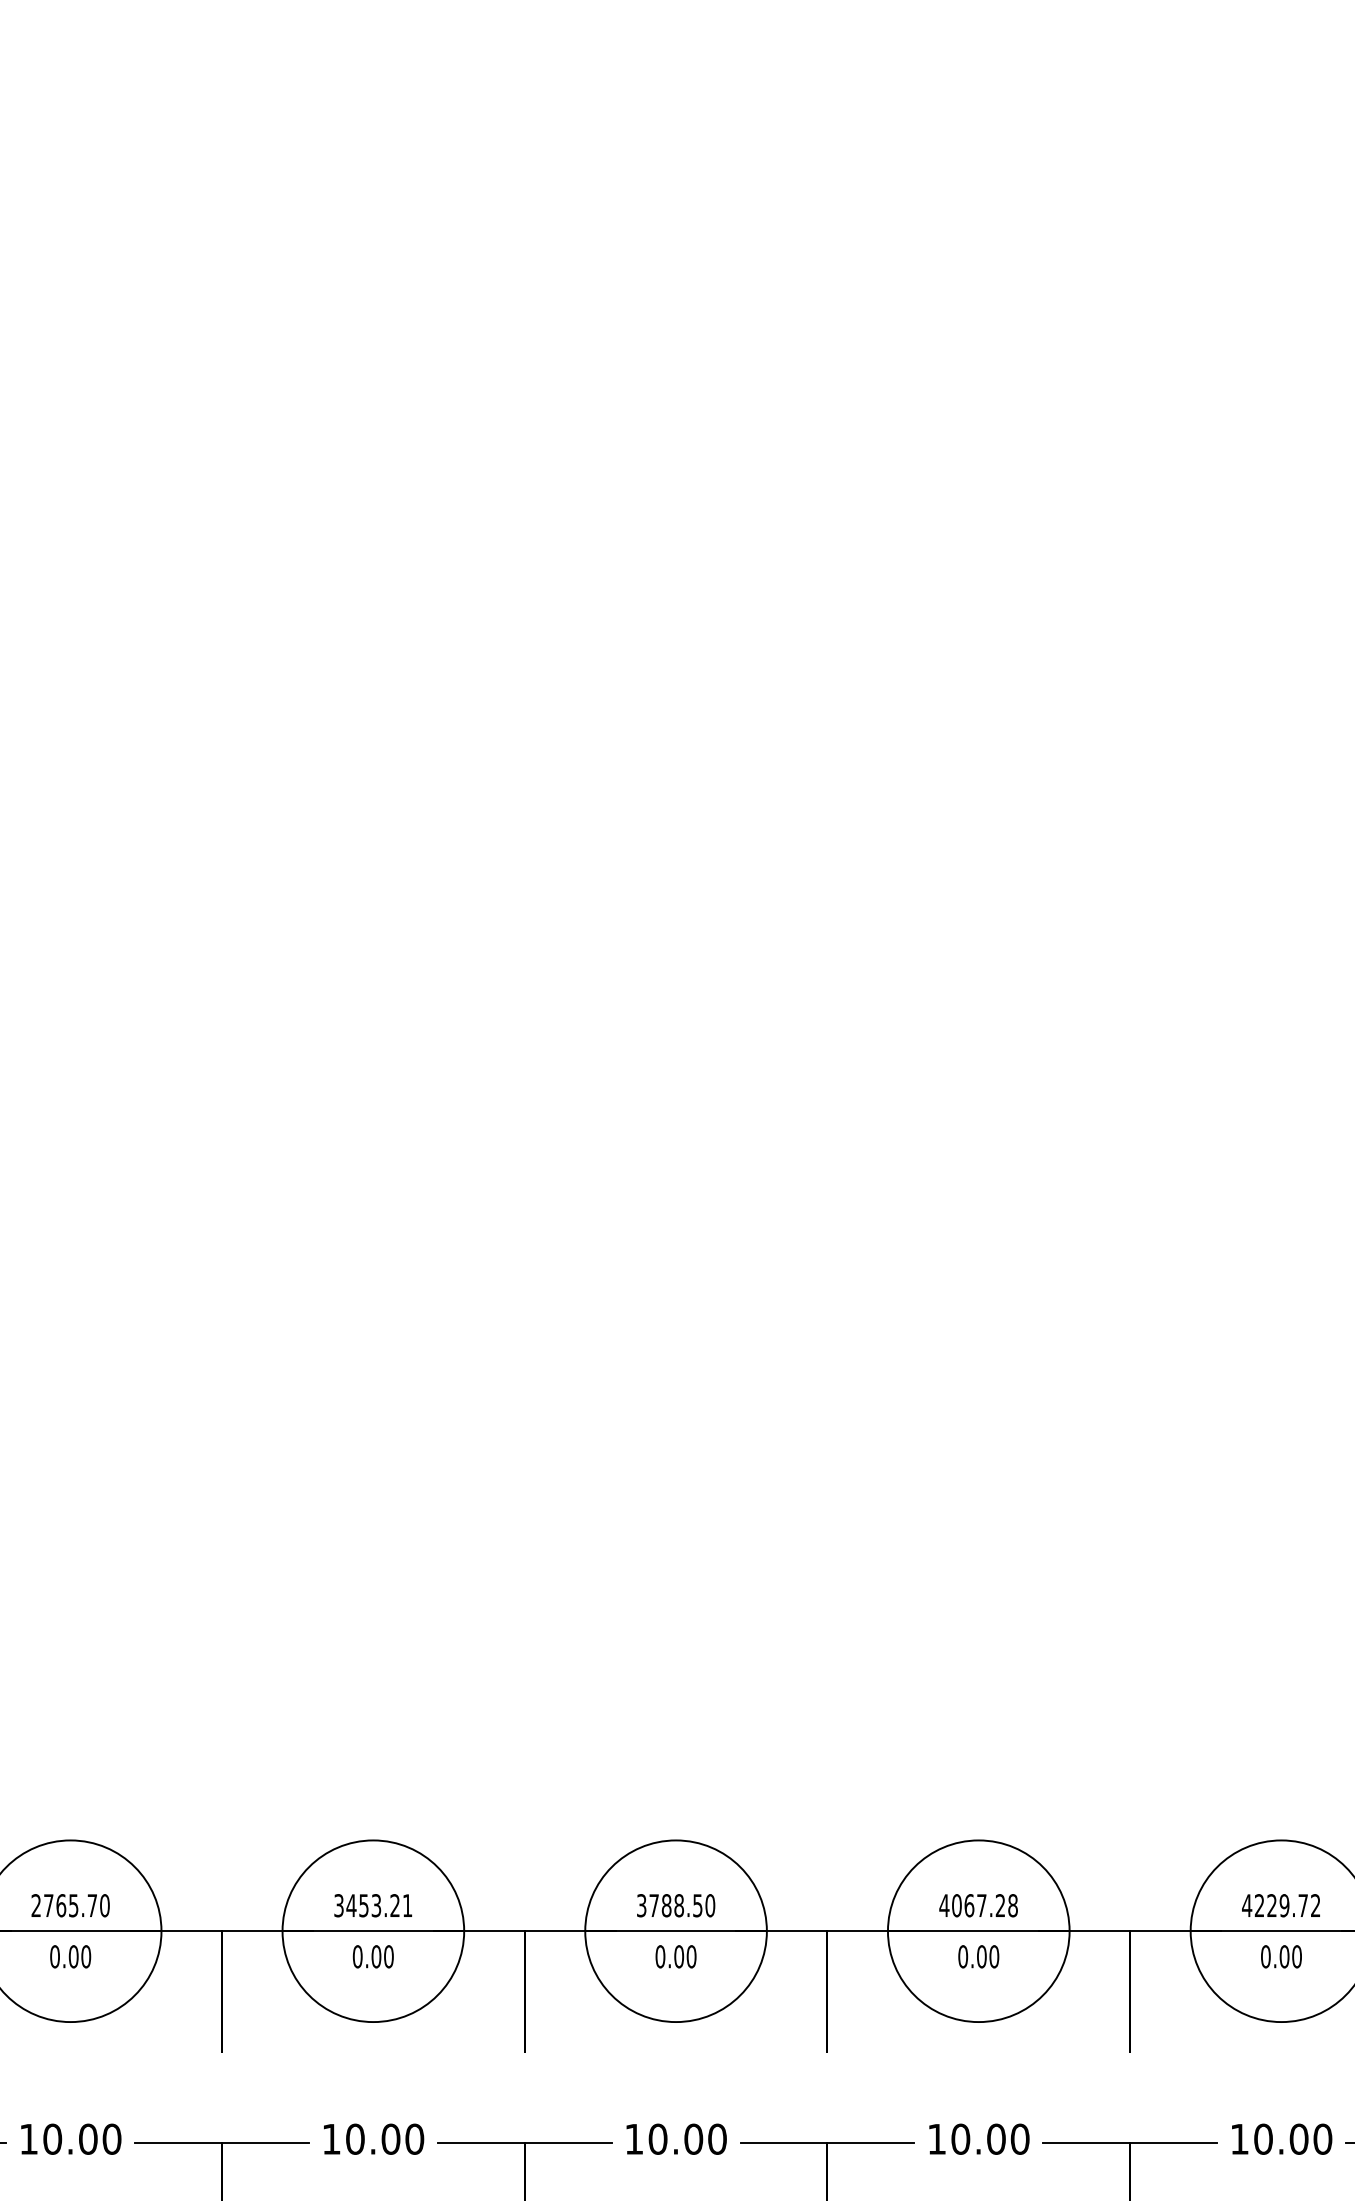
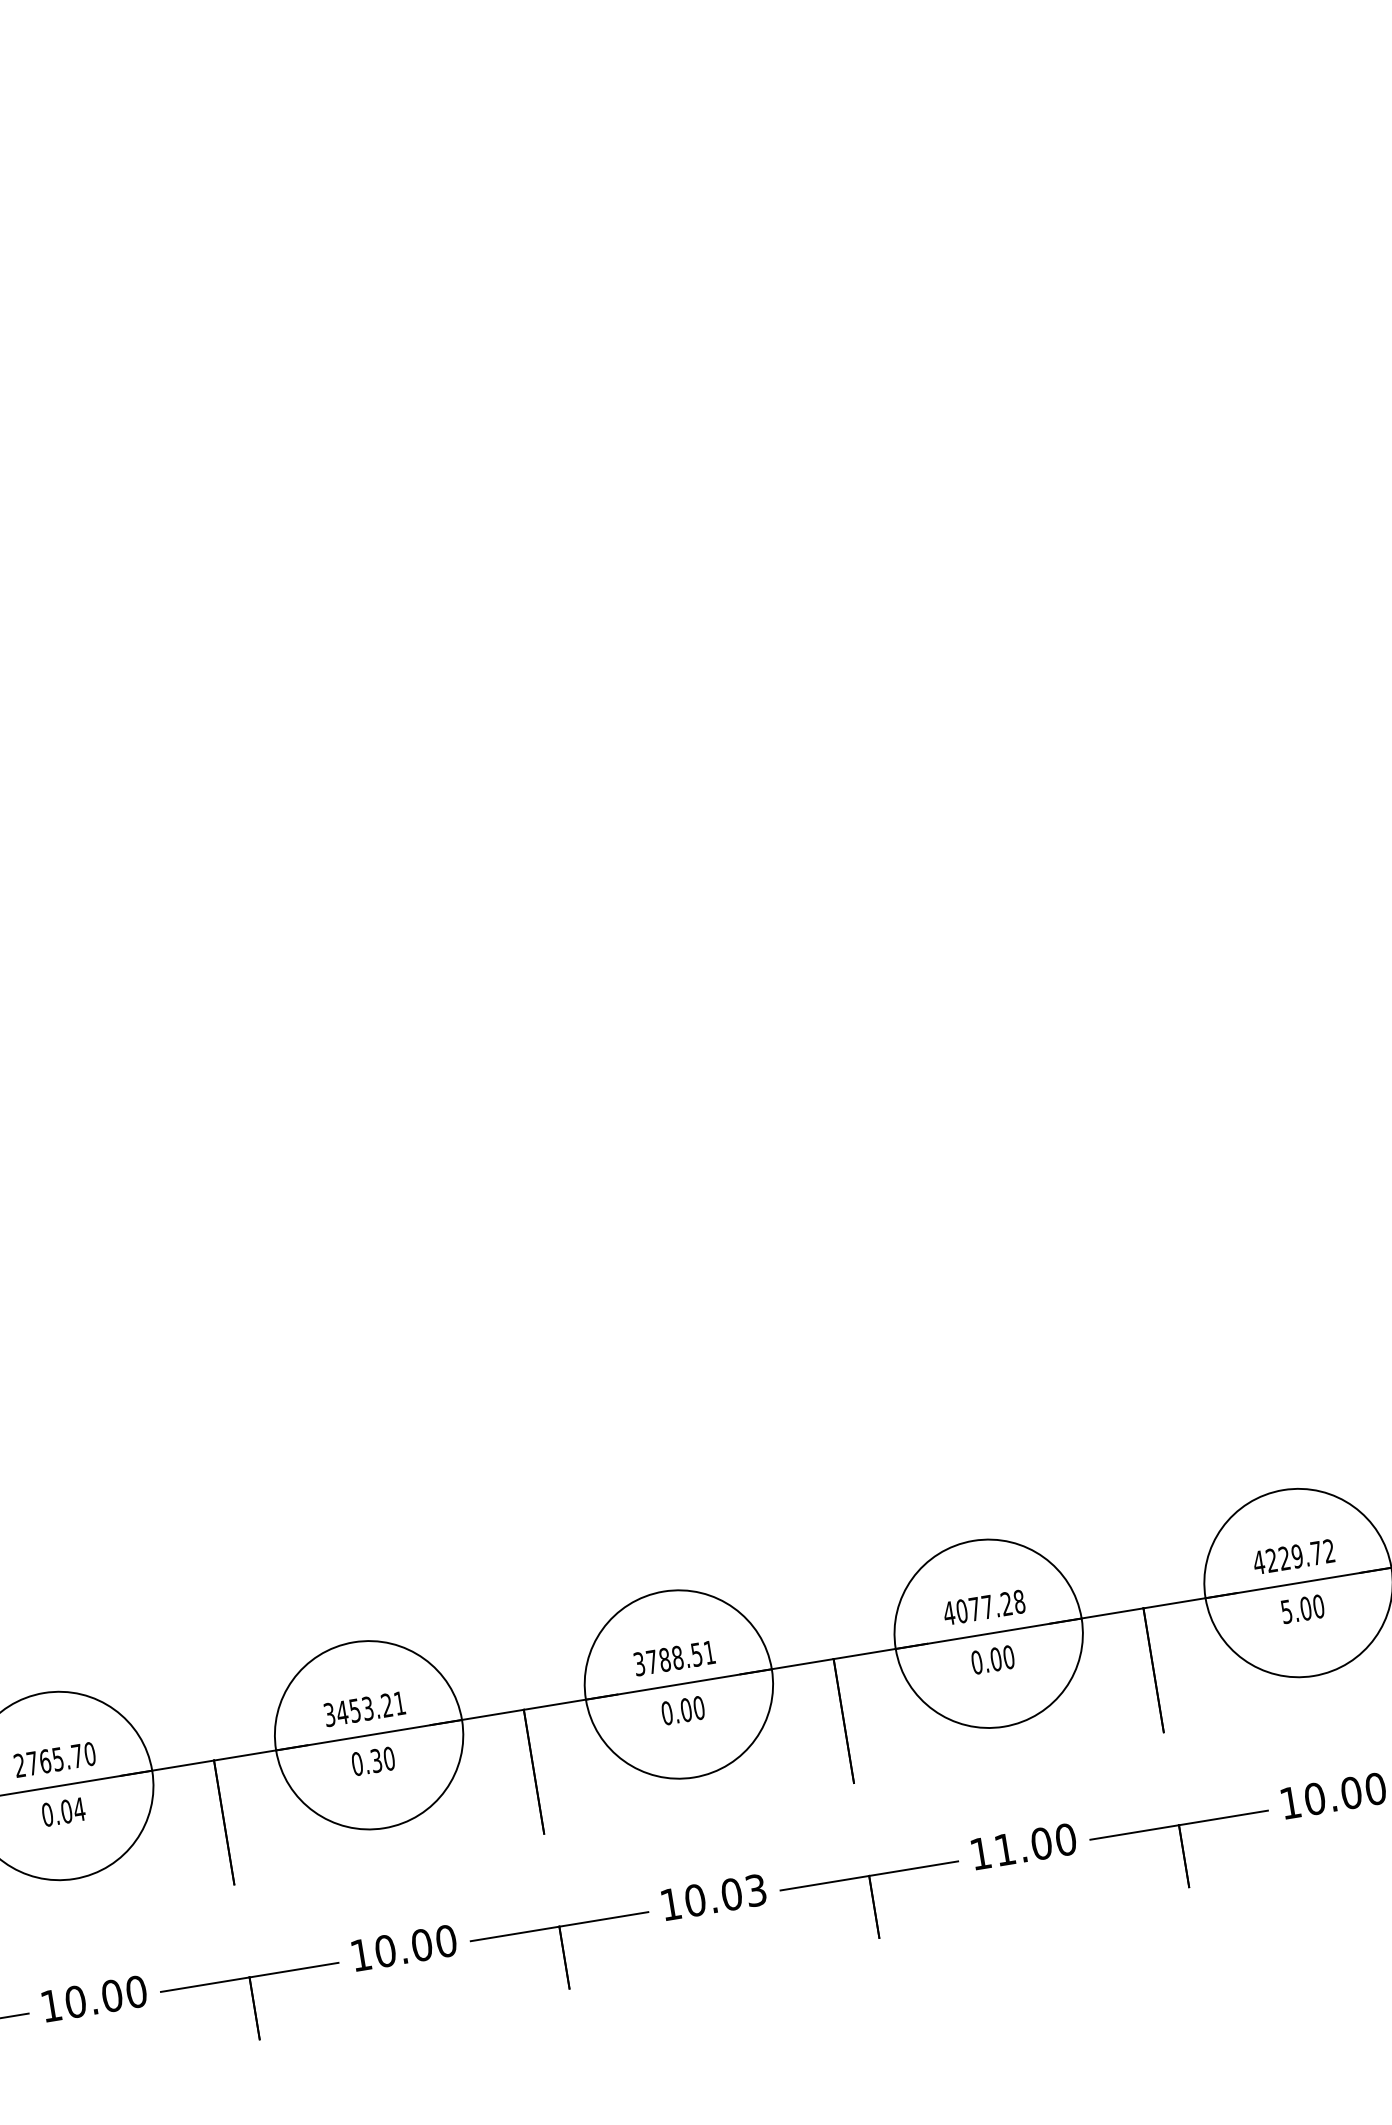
text: (710, 1905) -> (709, 1652), 3788.50 -> 3788.51
text: (969, 1905) -> (974, 1608), 4067.28 -> 4077.28
text: (86, 1956) -> (79, 1809), 0.00 -> 0.04
text: (376, 1956) -> (376, 1760), 0.00 -> 0.30
text: (1265, 1956) -> (1286, 1611), 0.00 -> 5.00
text: (717, 2138) -> (756, 1889), 10.00 -> 10.03
text: (960, 2138) -> (1004, 1848), 10.00 -> 11.00

